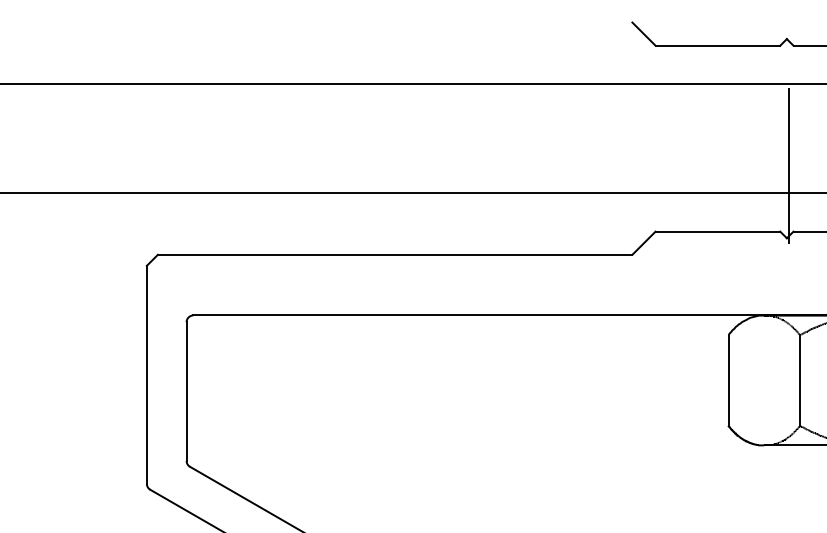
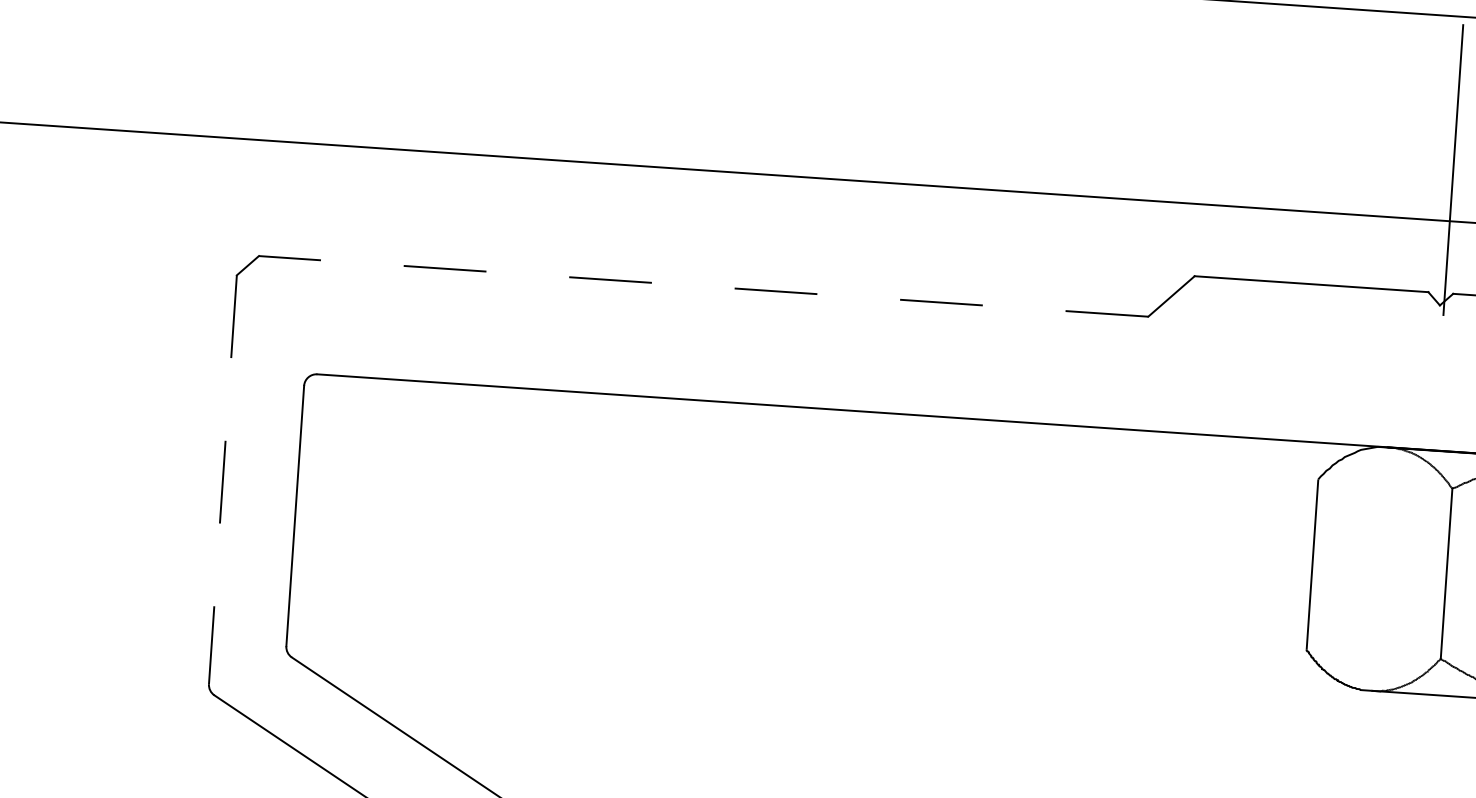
line: (394, 254) -> (702, 285), solid -> dashed
line: (146, 375) -> (222, 480), solid -> dashed

